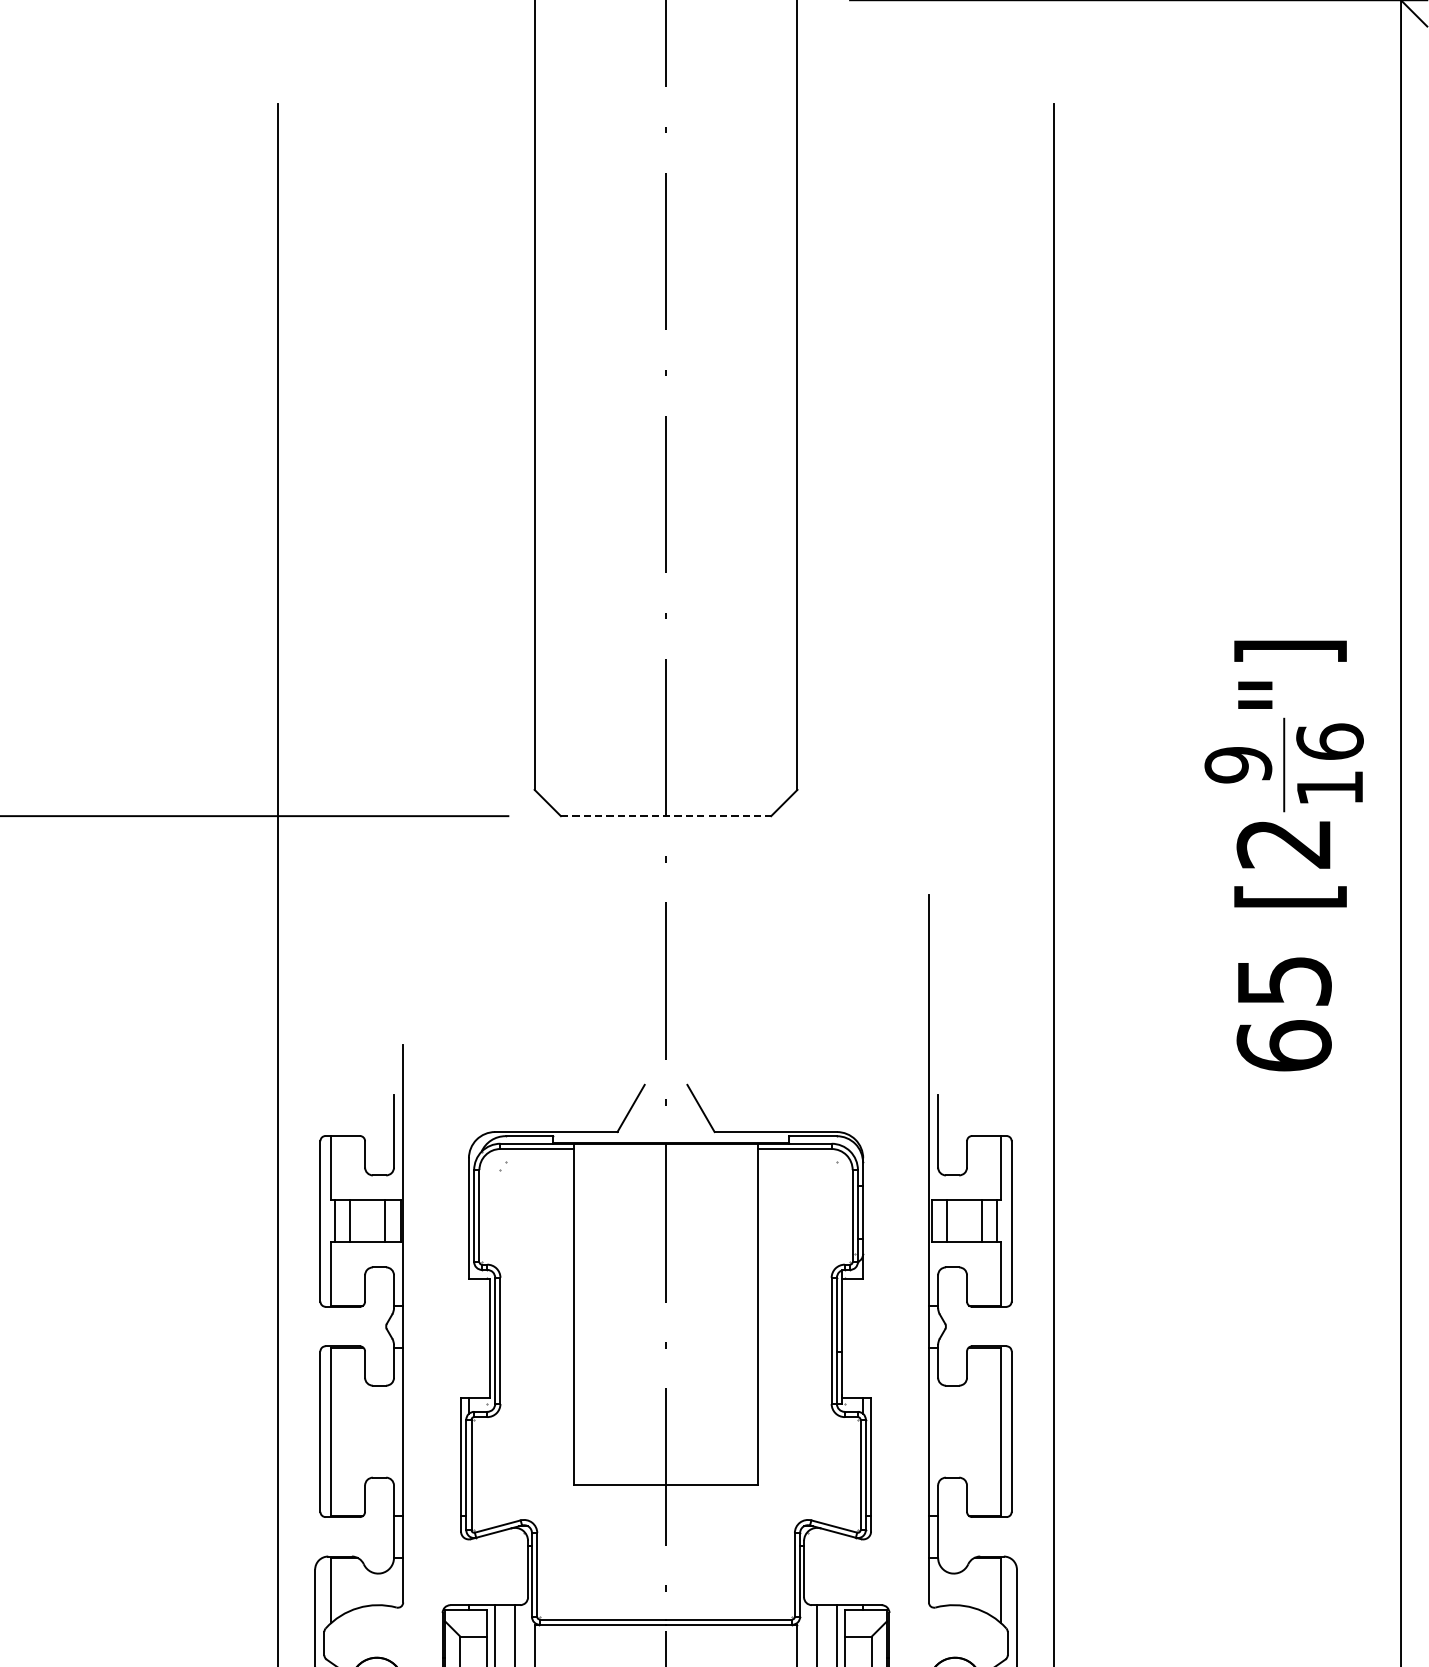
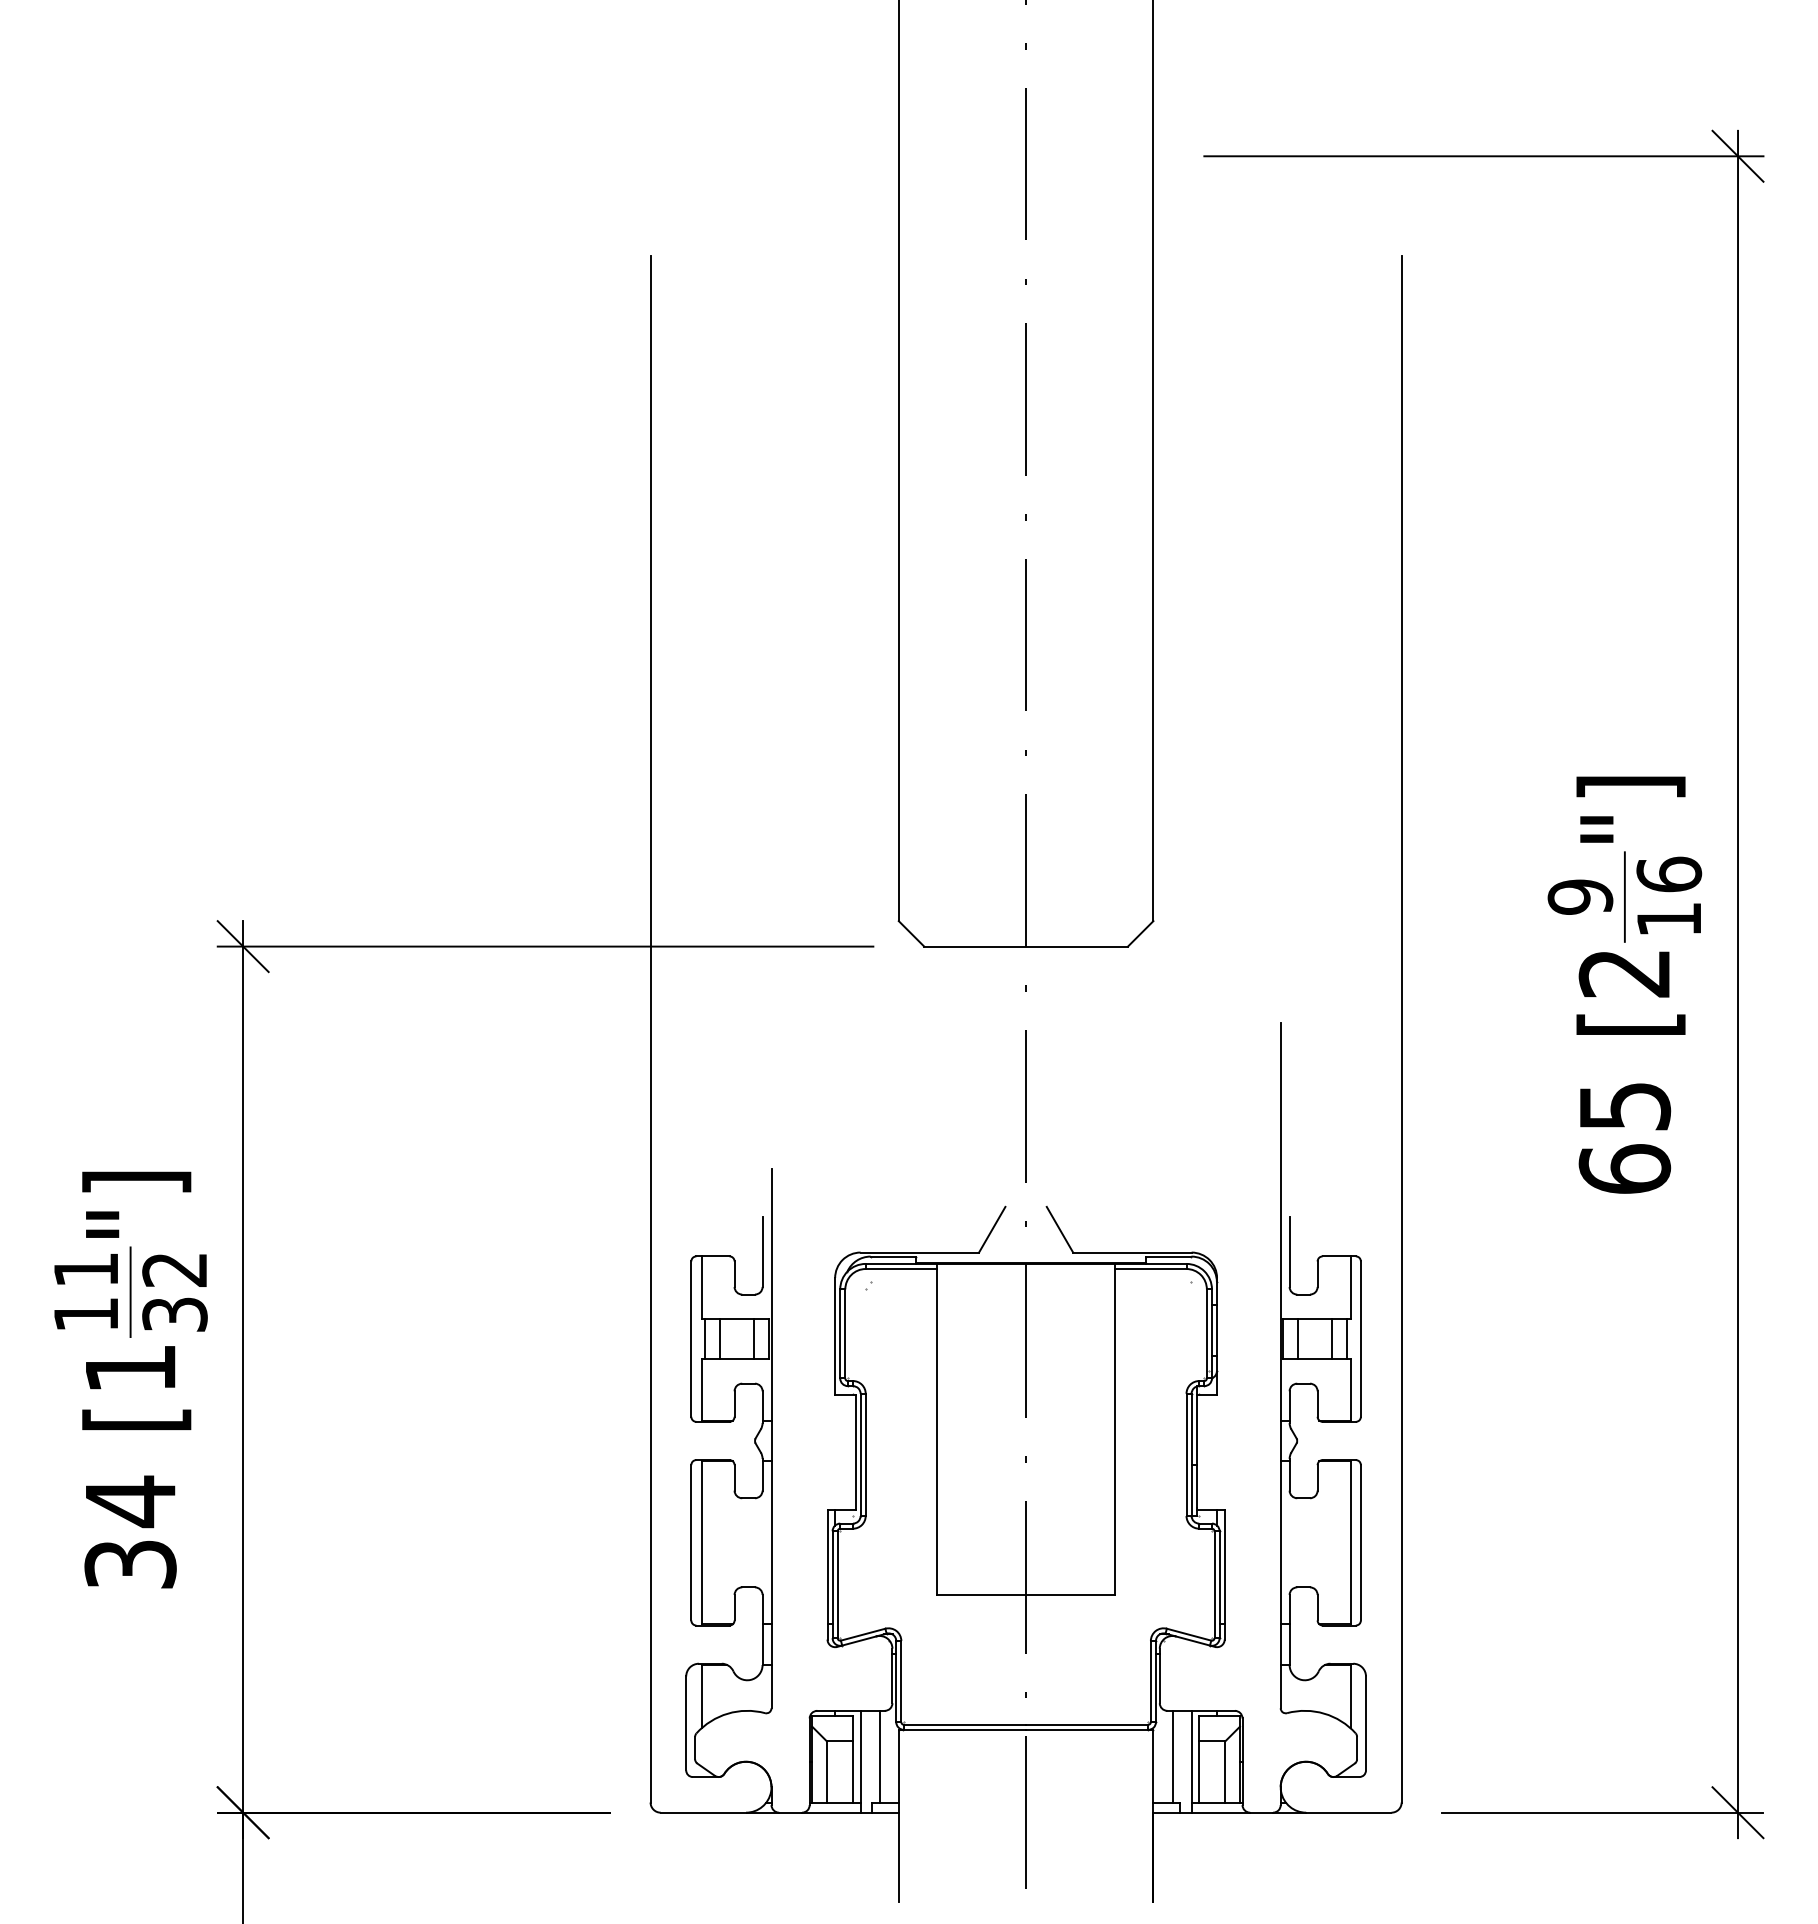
line: (666, 816) -> (1026, 946), dashed -> solid

